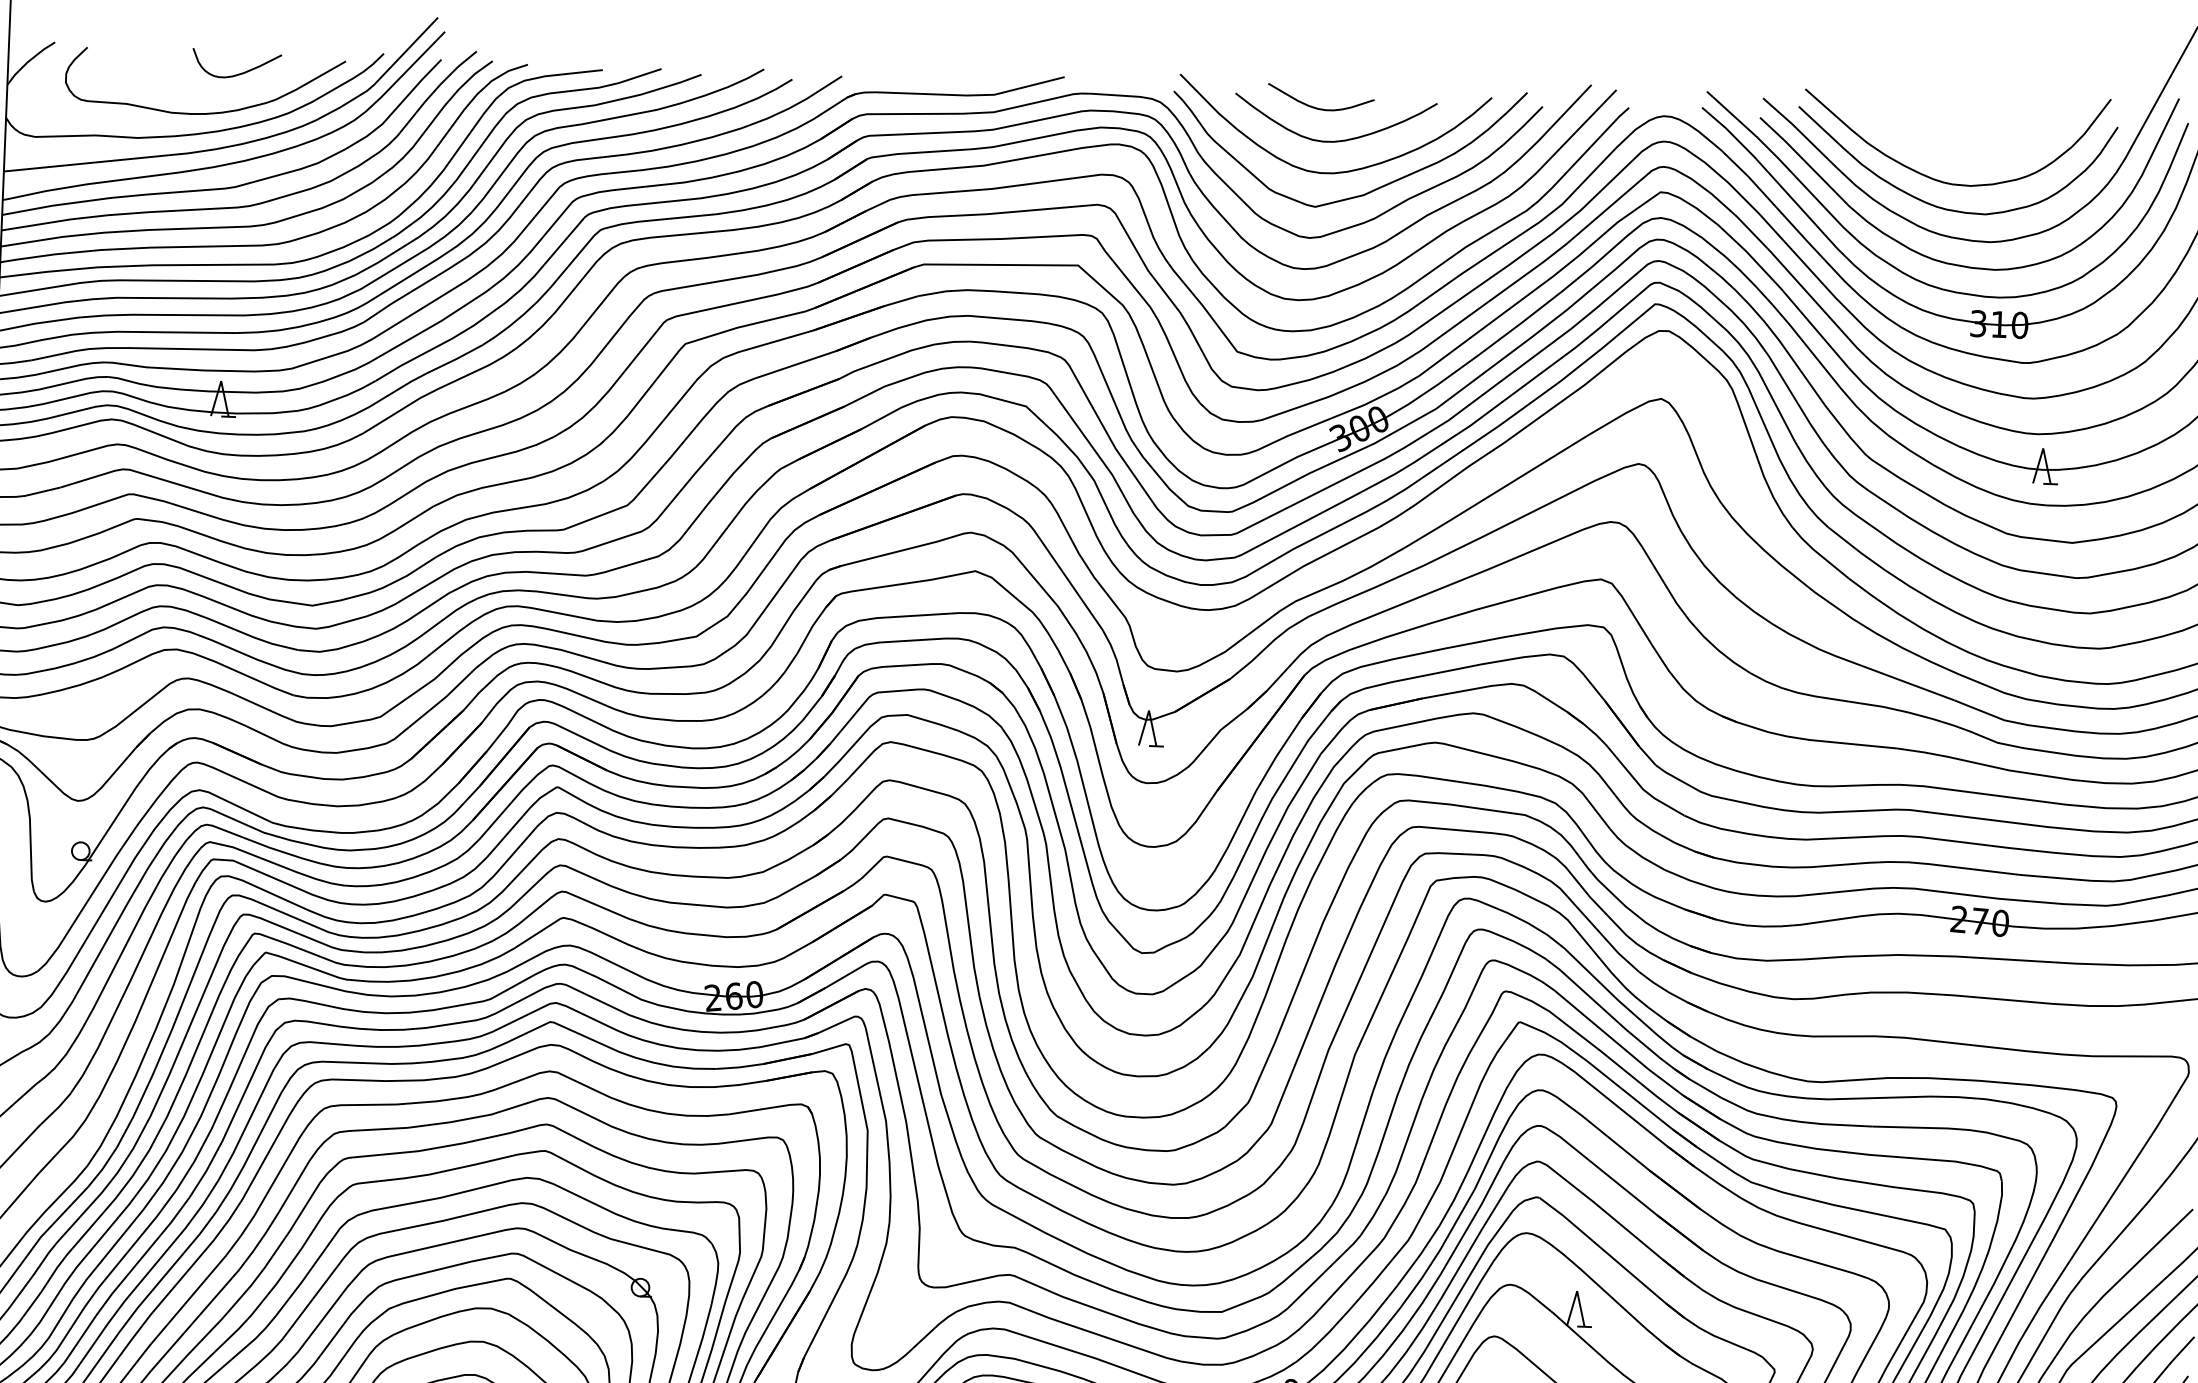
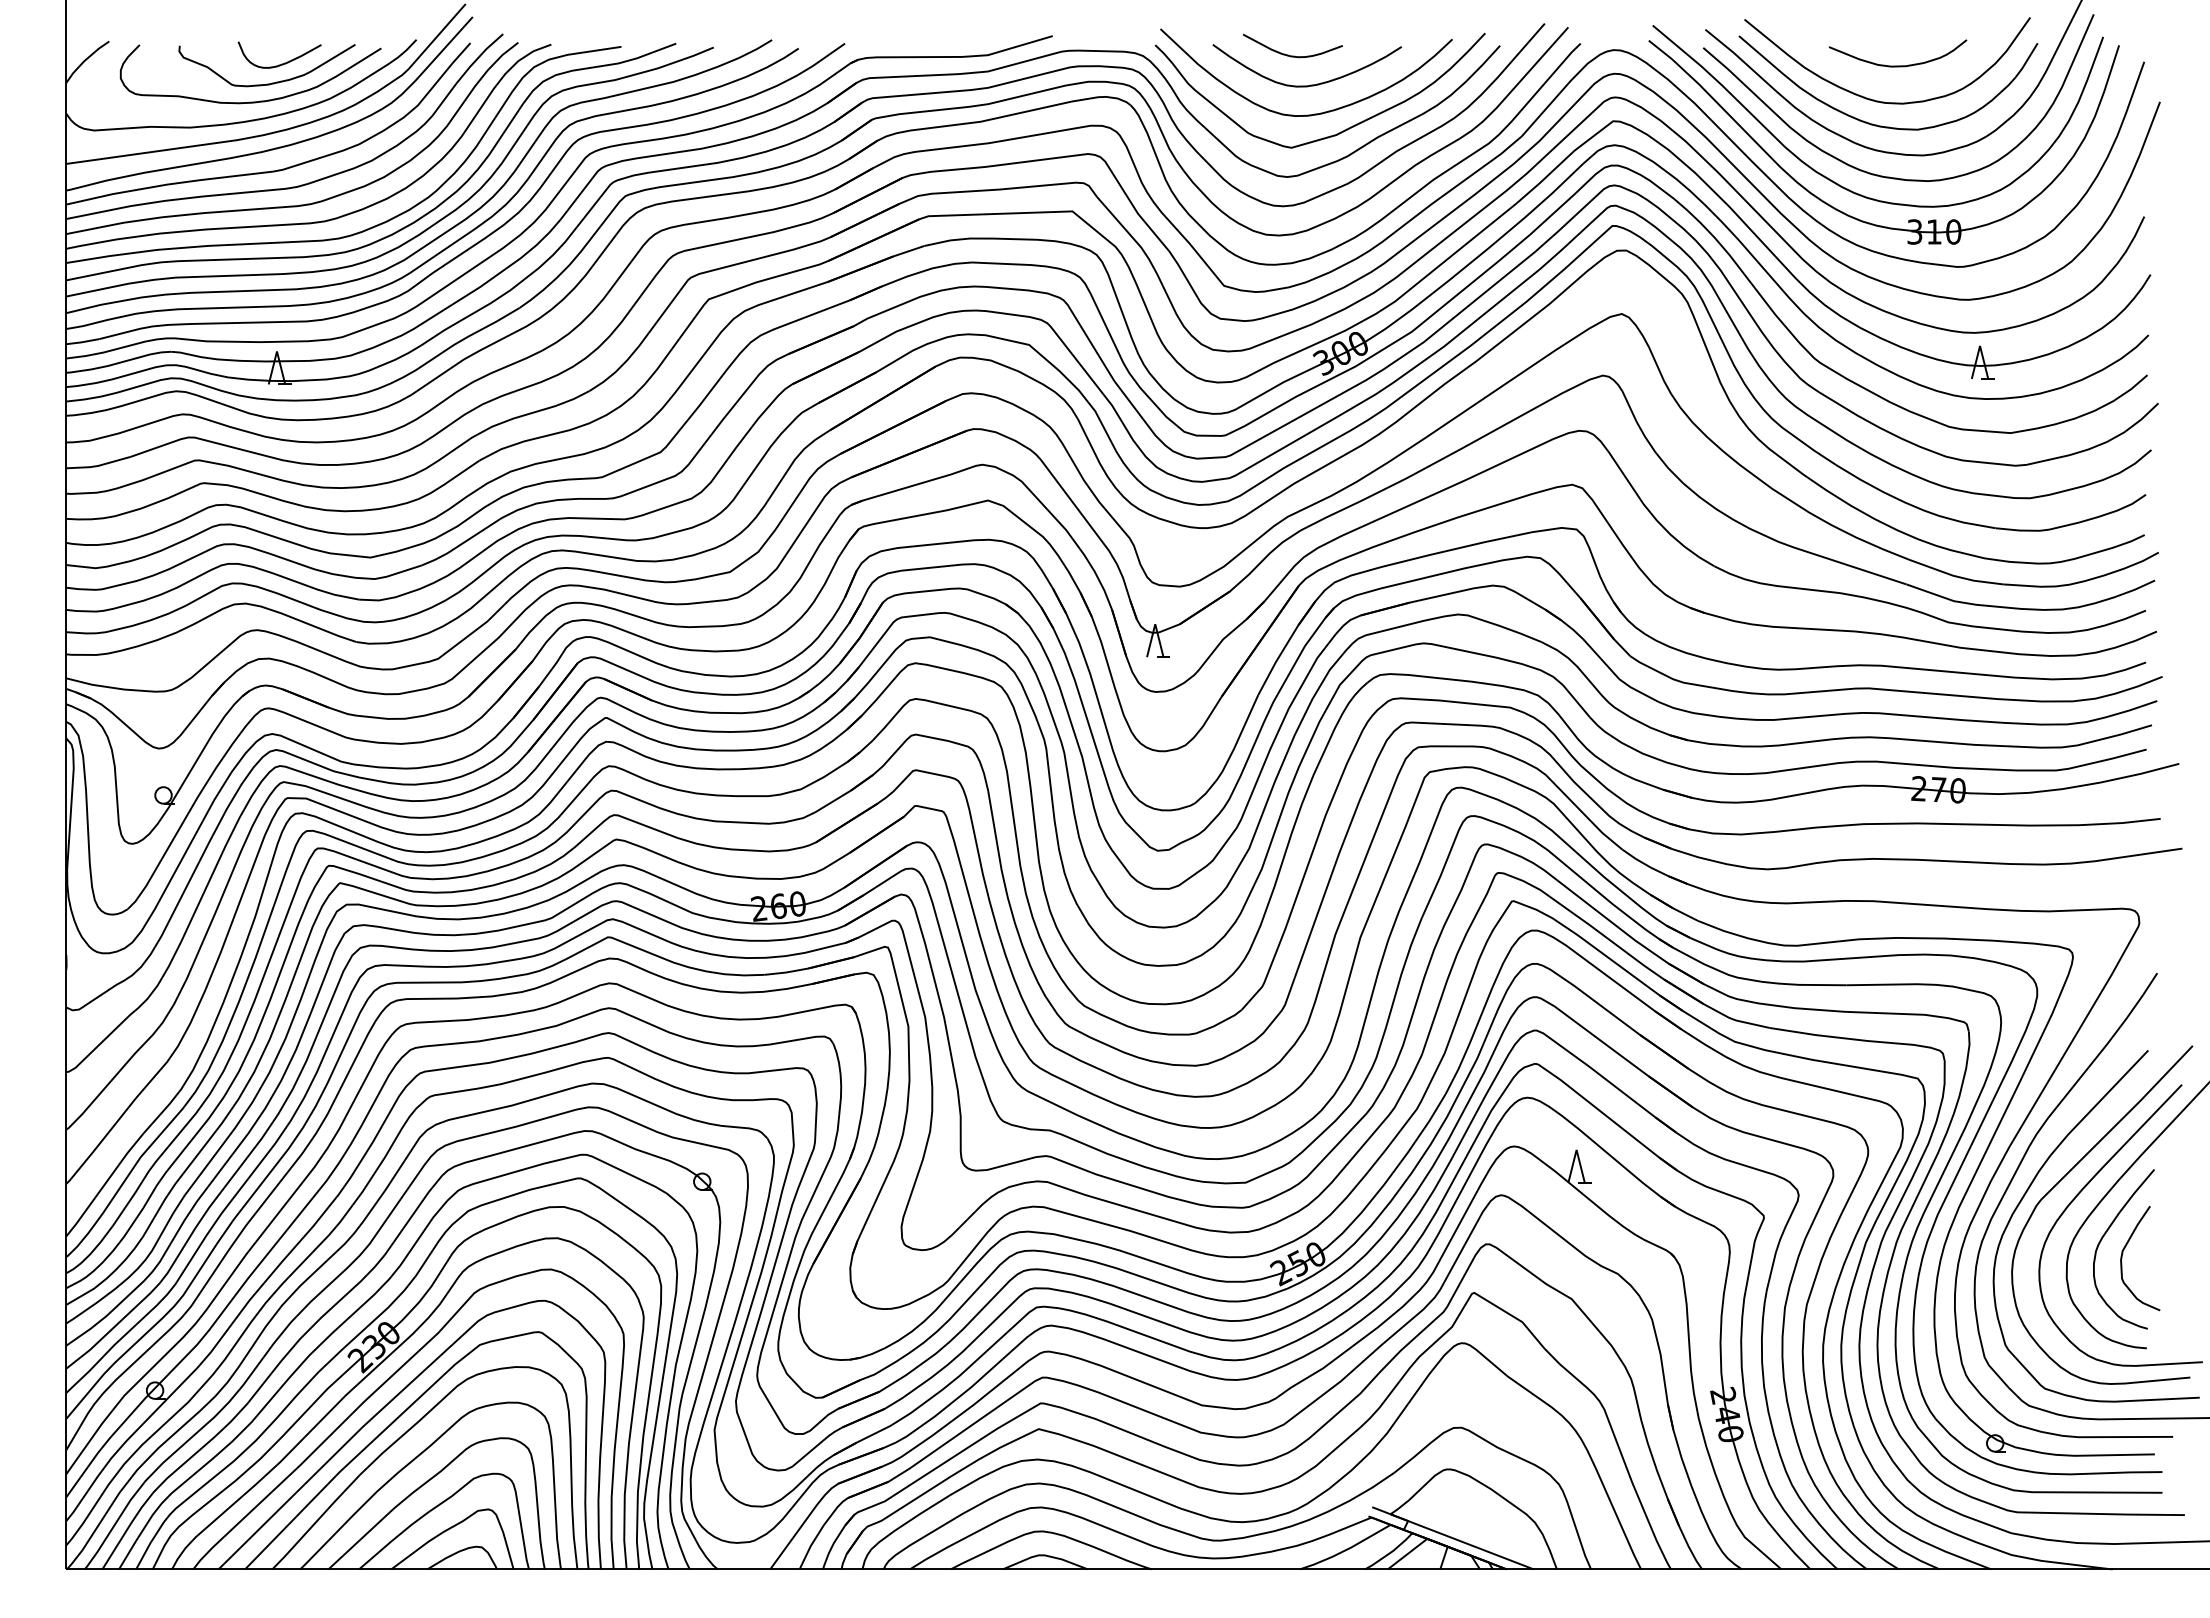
curve: (226, 93) -> (271, 82), added
curve: (1967, 144) -> (1897, 65), added

